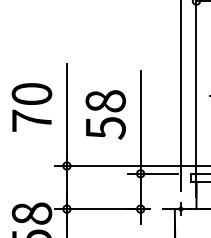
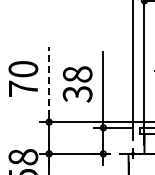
line: (67, 110) -> (49, 81), solid -> dashed
text: (105, 128) -> (77, 94), 58 -> 38

